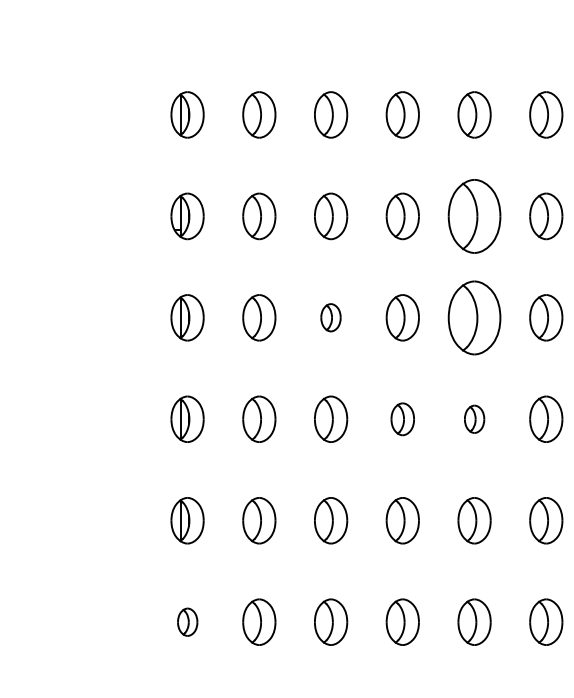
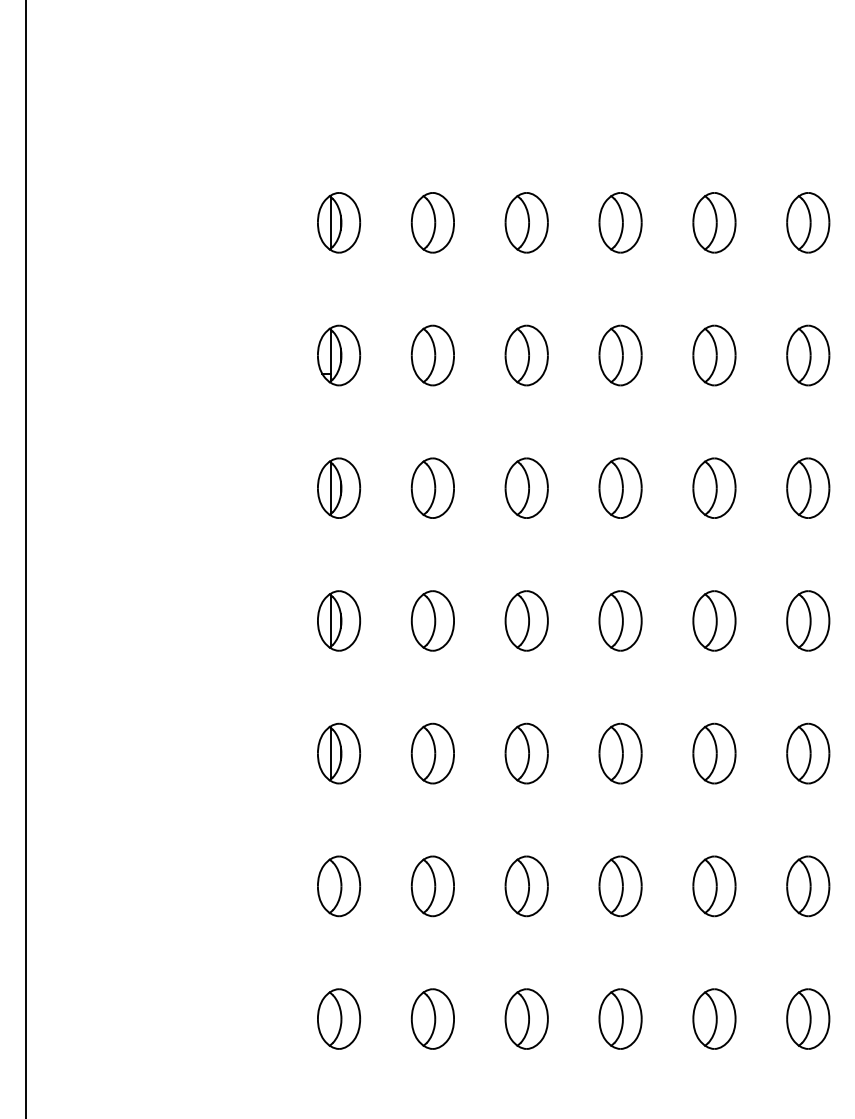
part: (474, 216) -> (714, 355), size x0.62
part: (330, 317) -> (526, 487), size x1.67
part: (474, 317) -> (714, 487), size x0.62
part: (402, 418) -> (620, 620), size x1.43
part: (474, 418) -> (714, 620), size x1.67
part: (187, 622) -> (339, 886), size x1.67

